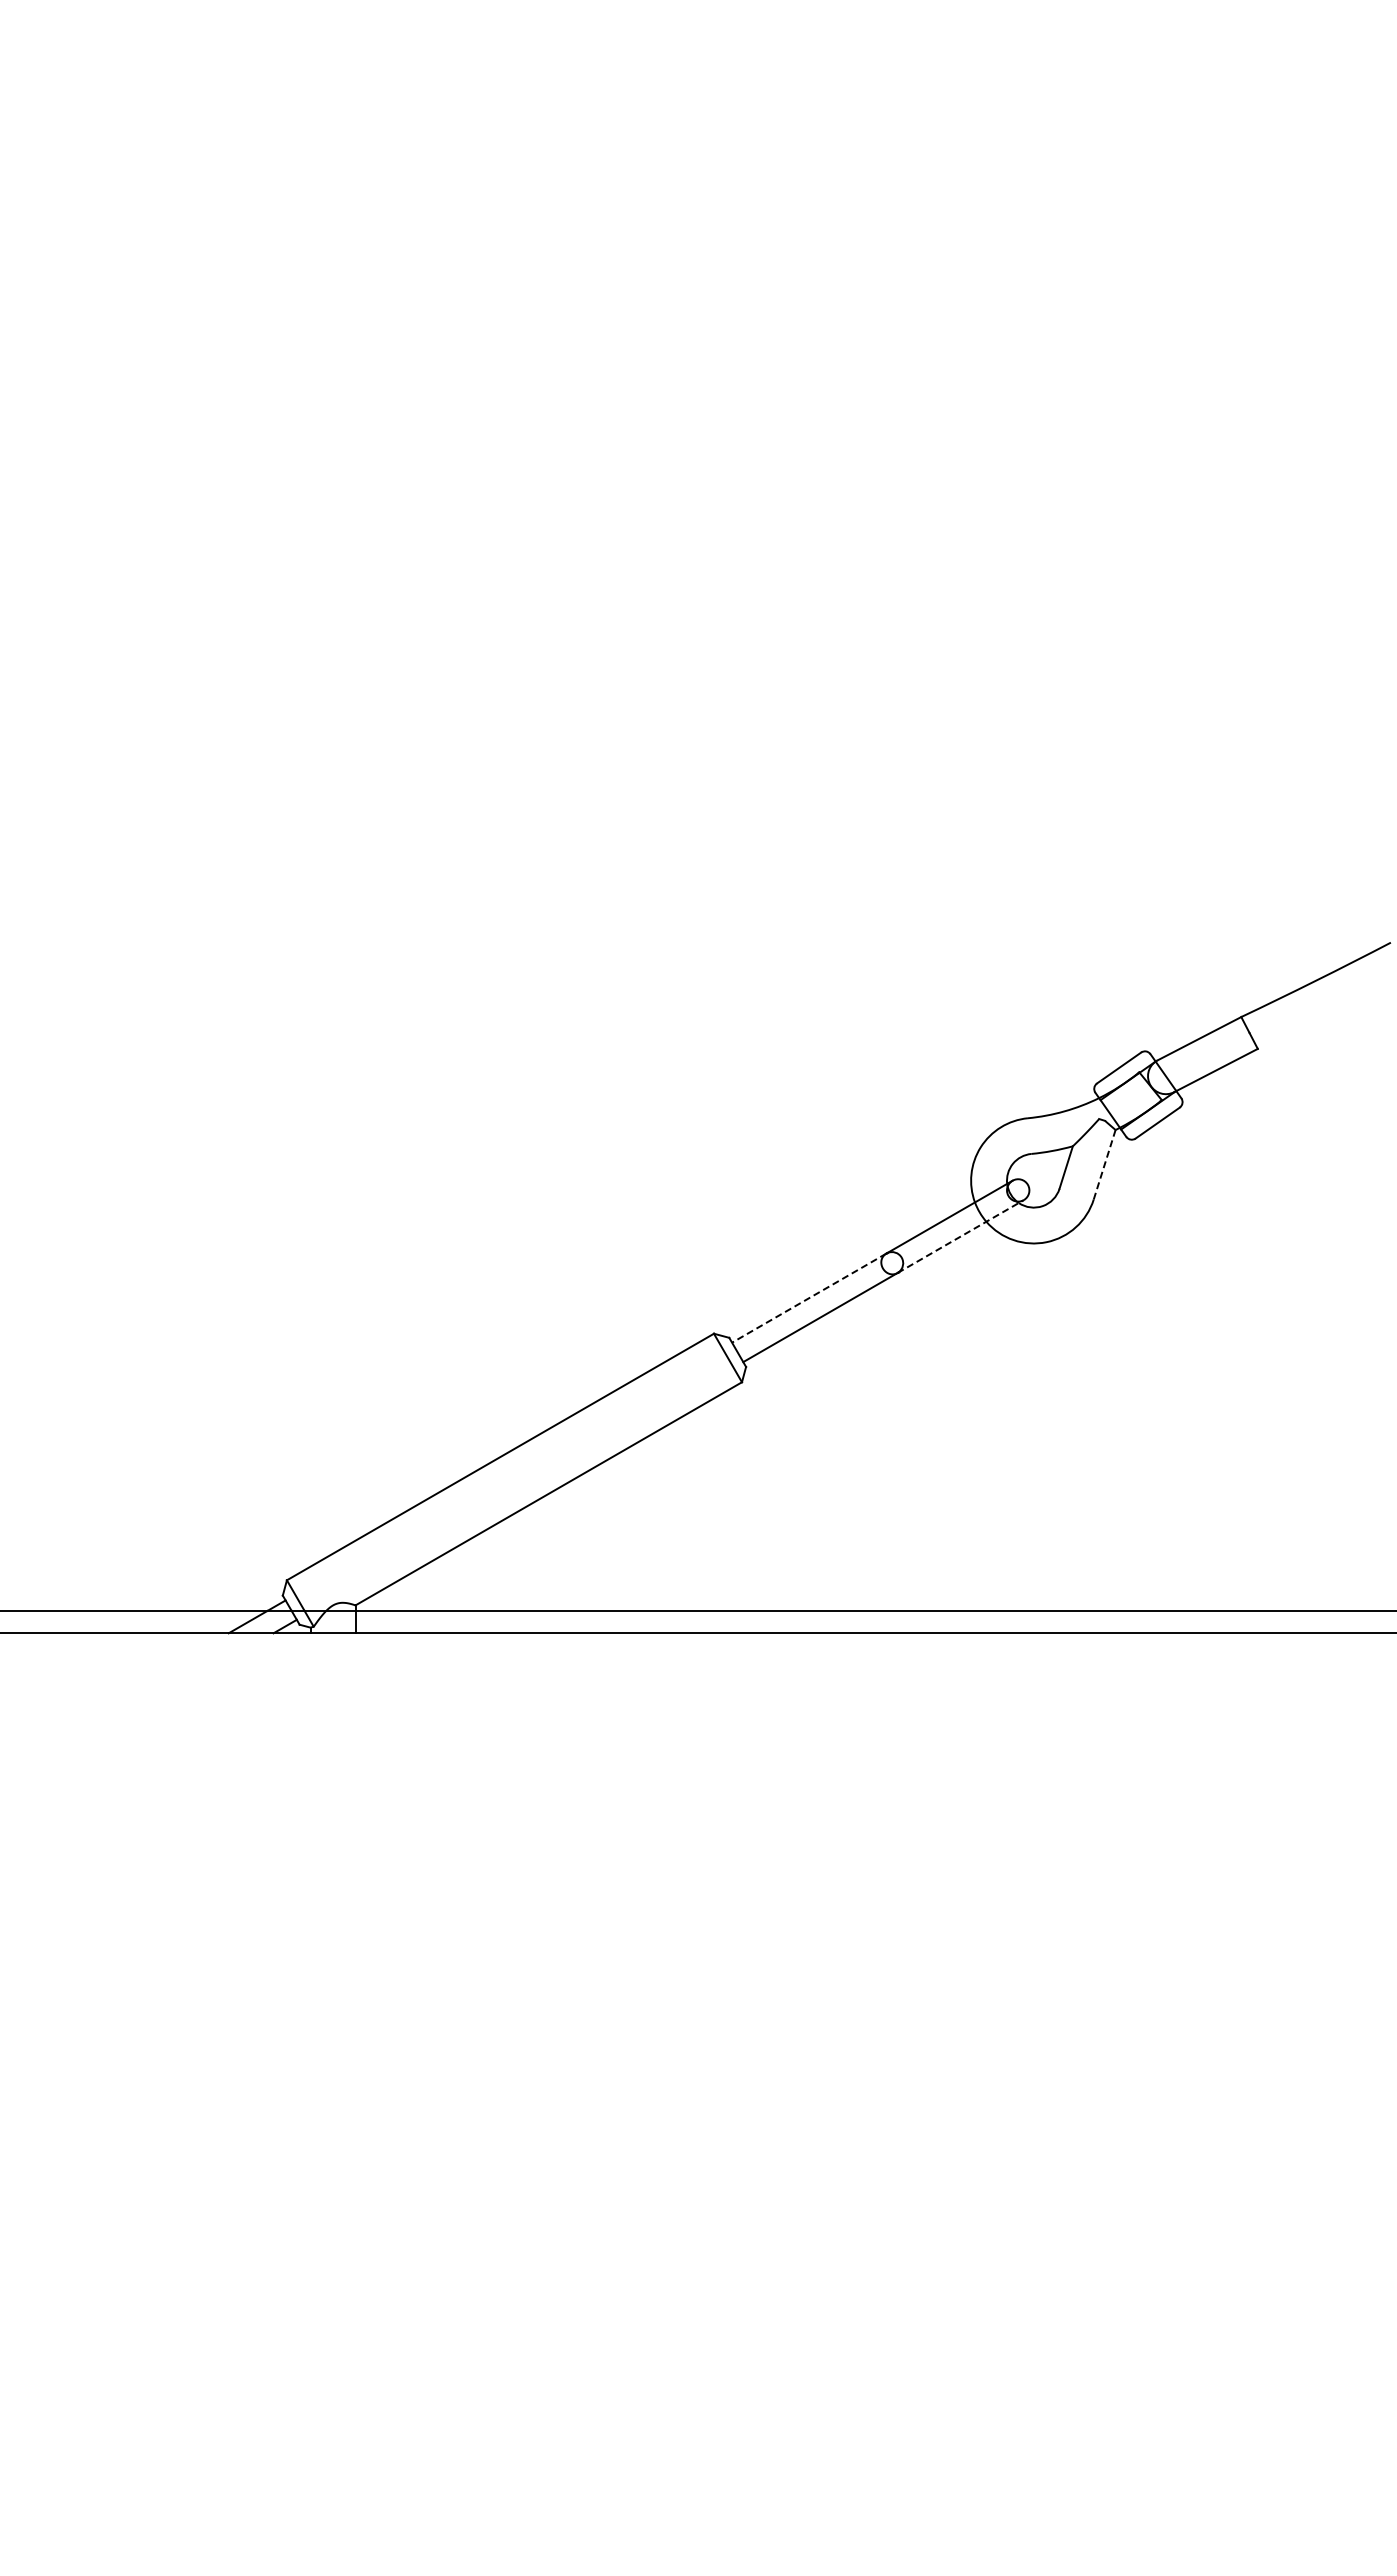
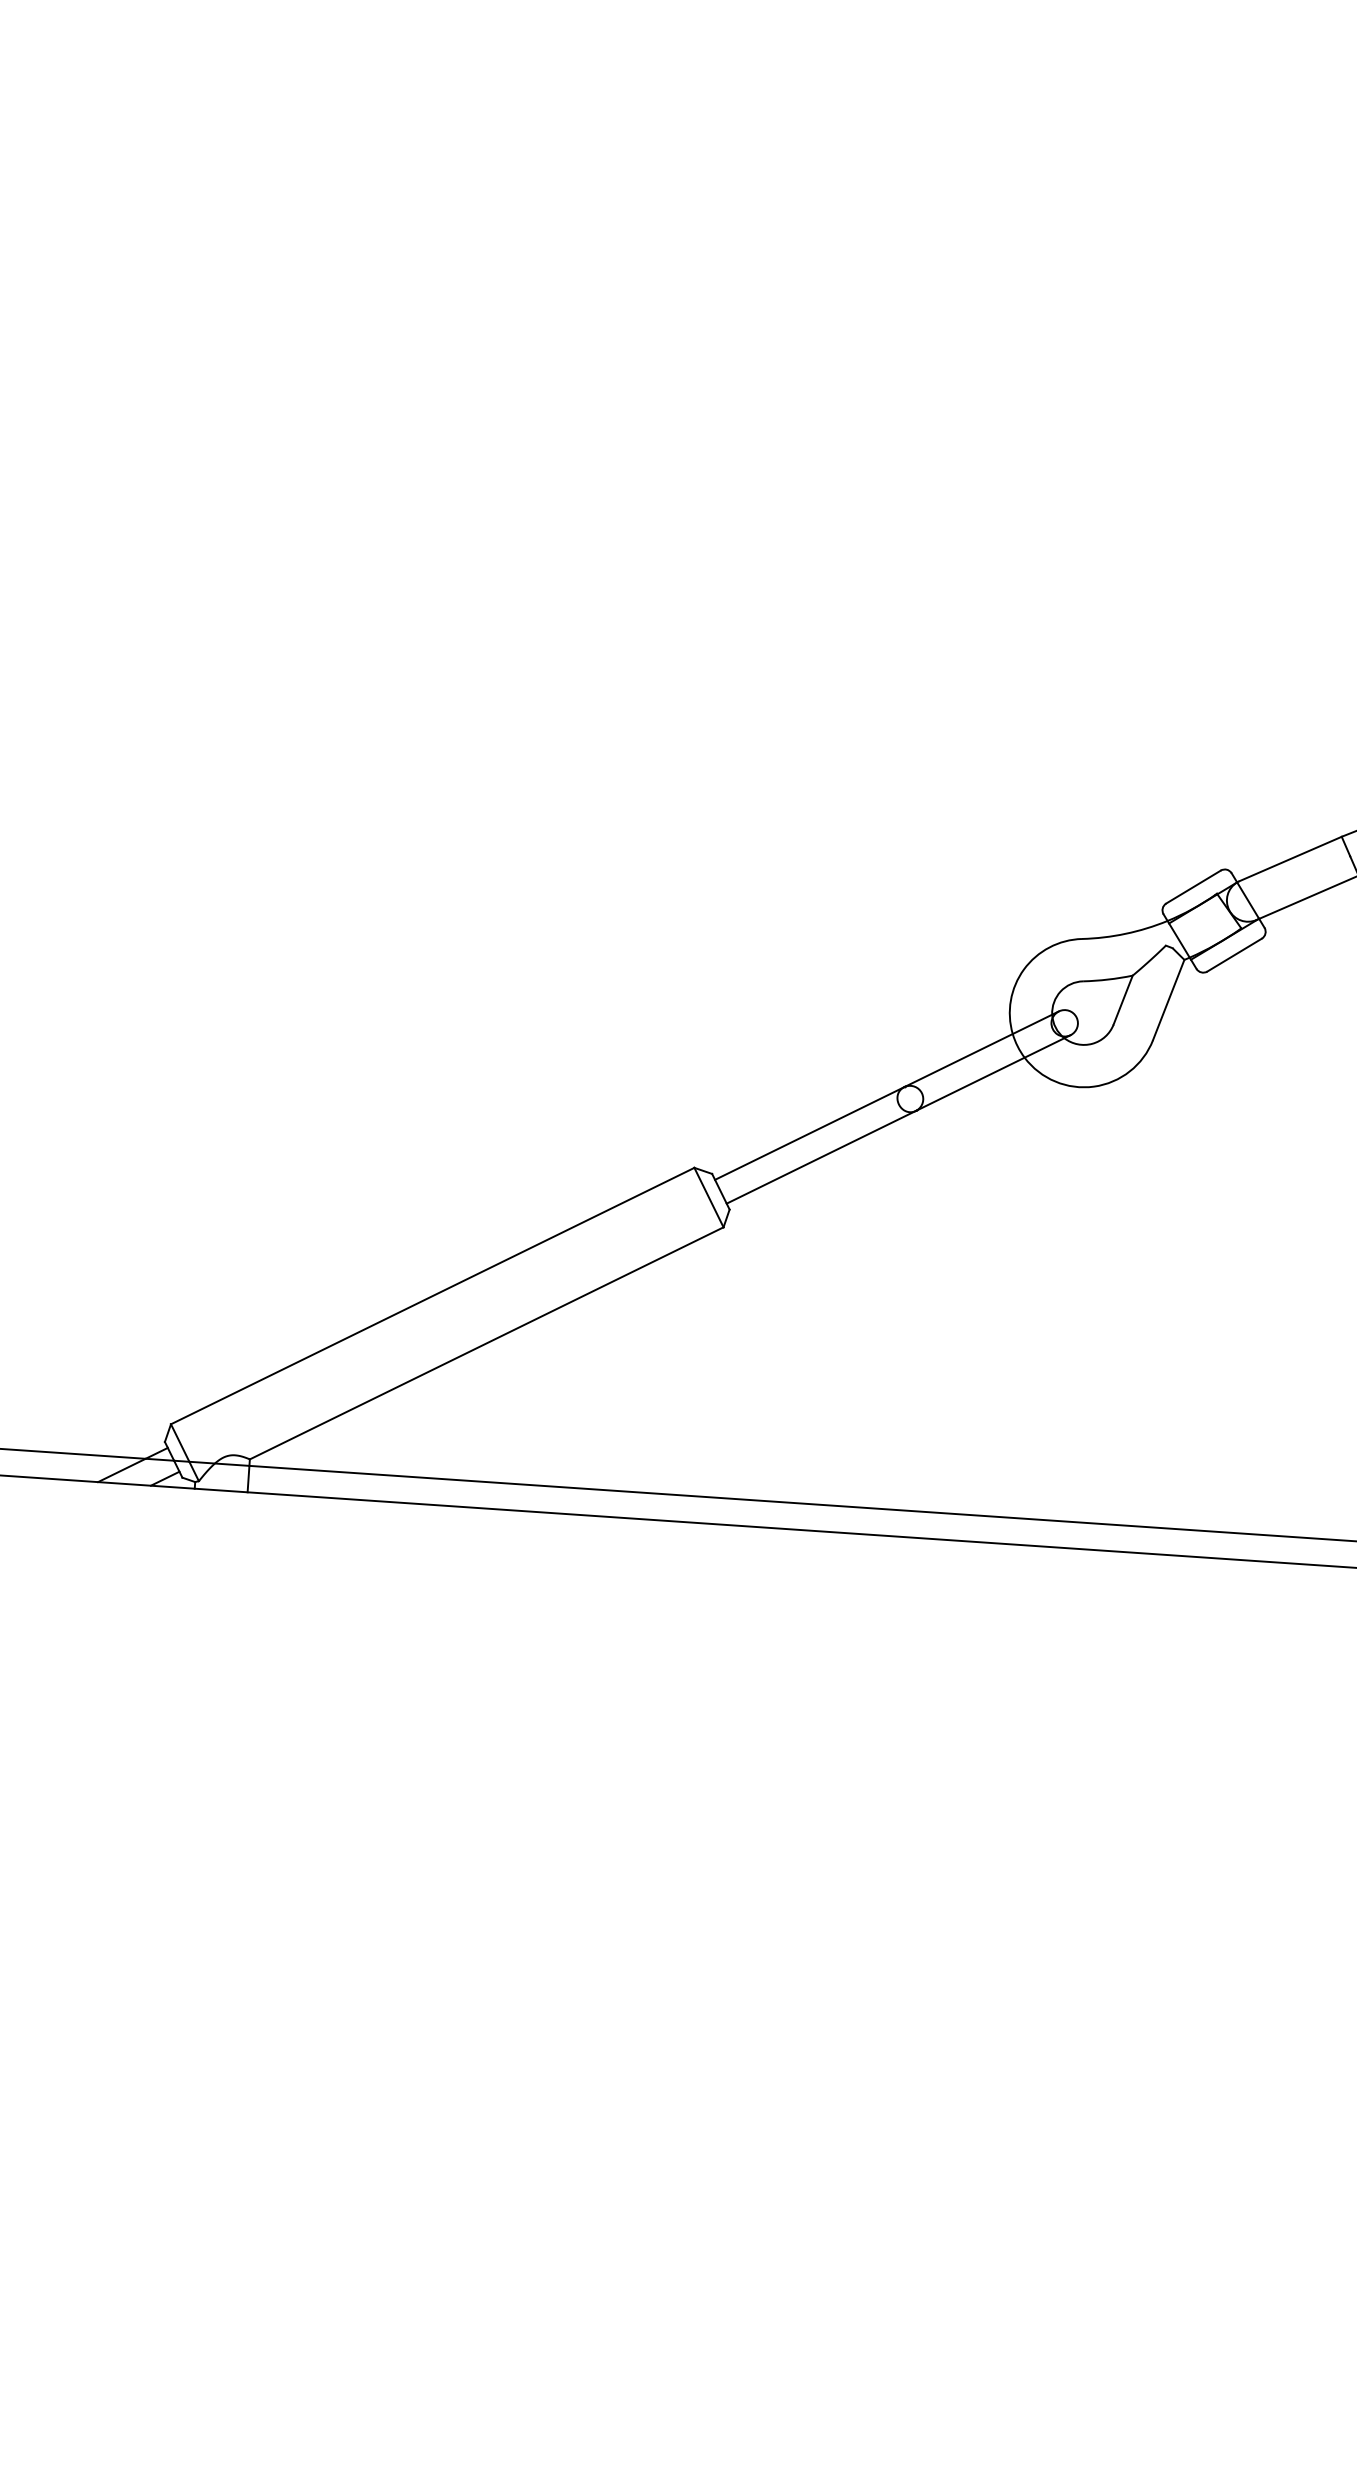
line: (1104, 1164) -> (1168, 999), dashed -> solid
line: (960, 1236) -> (992, 1073), dashed -> solid
line: (808, 1298) -> (808, 1133), dashed -> solid

